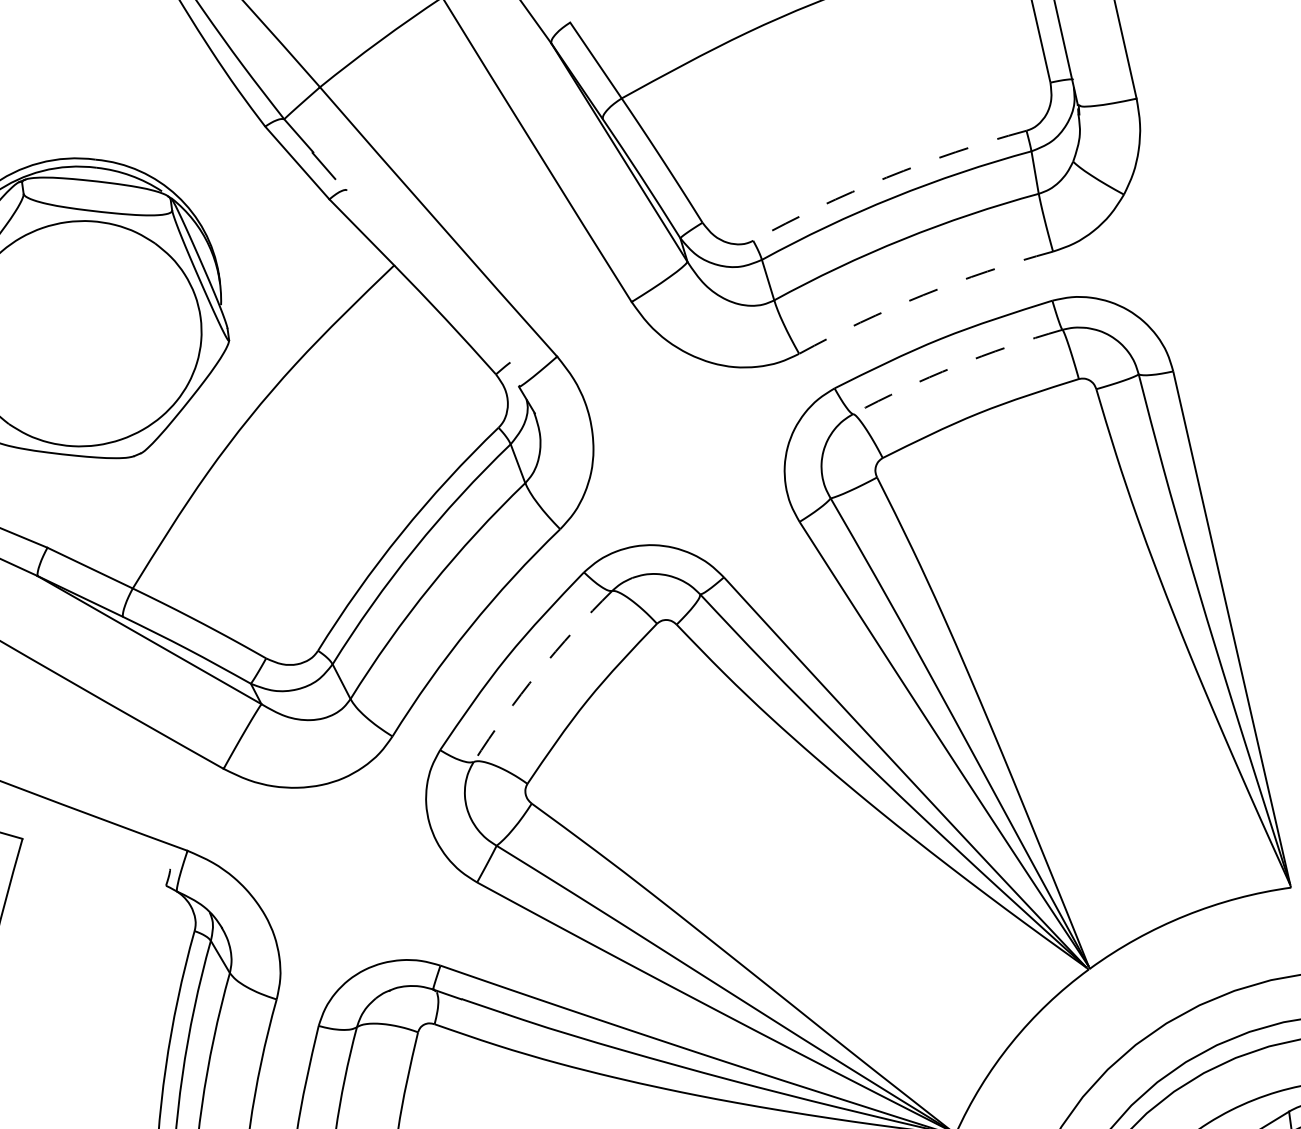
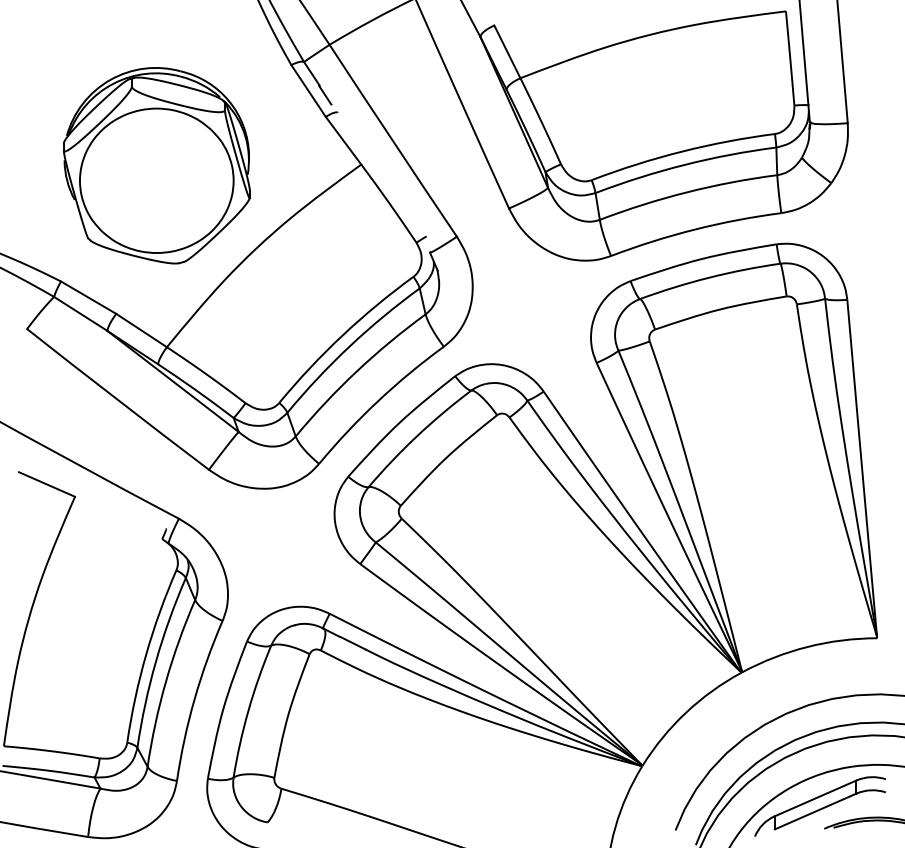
arc: (885, 177) -> (681, 151), dashed -> solid
arc: (922, 295) -> (694, 229), dashed -> solid
arc: (955, 366) -> (709, 277), dashed -> solid
arc: (538, 673) -> (417, 436), dashed -> solid

